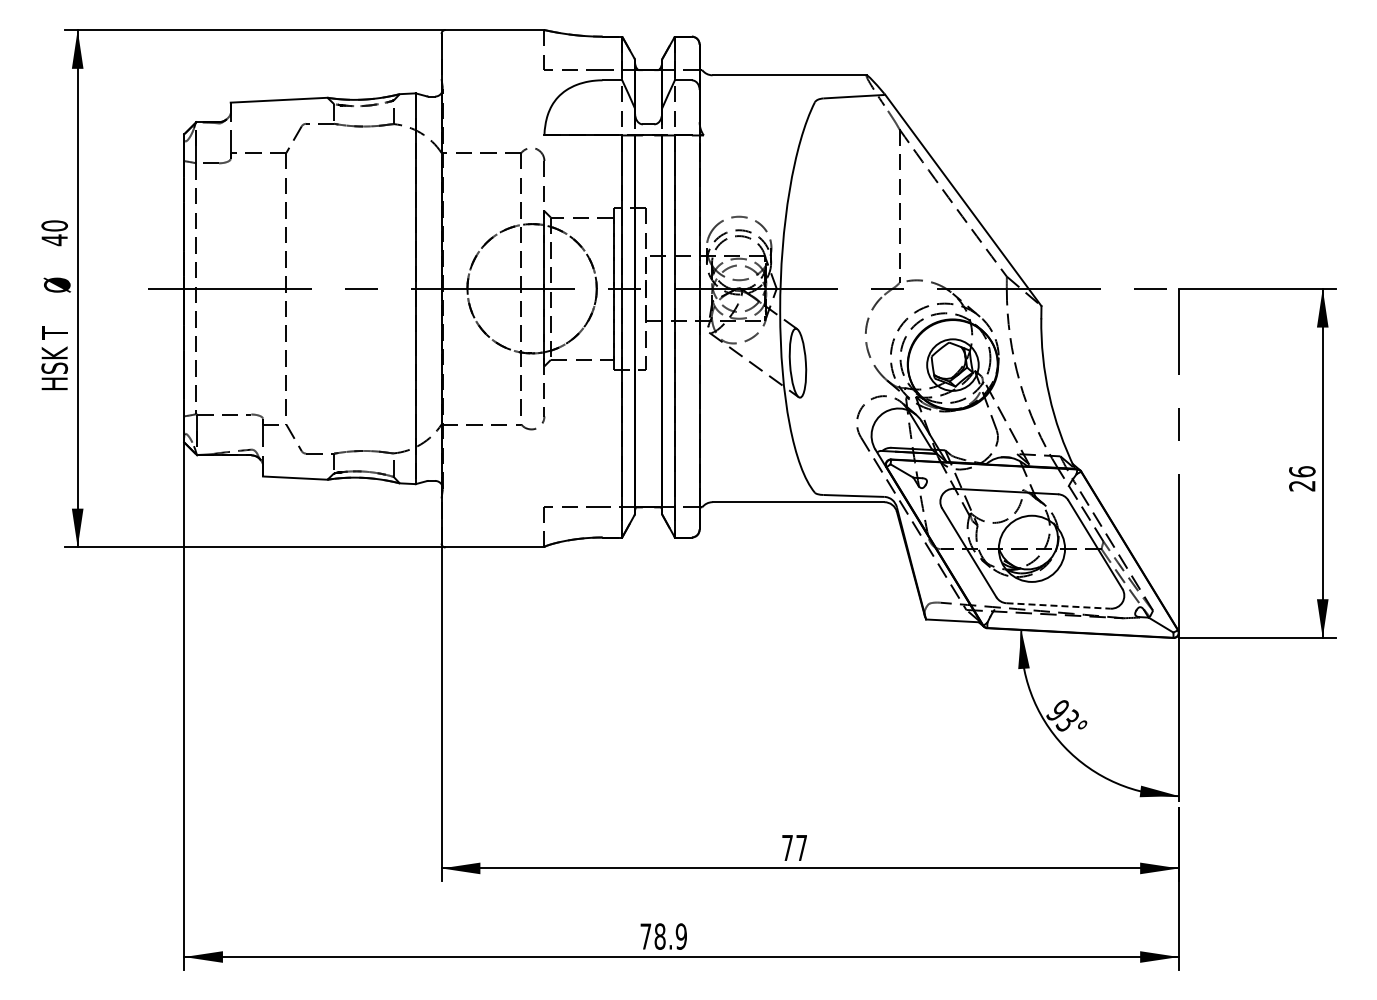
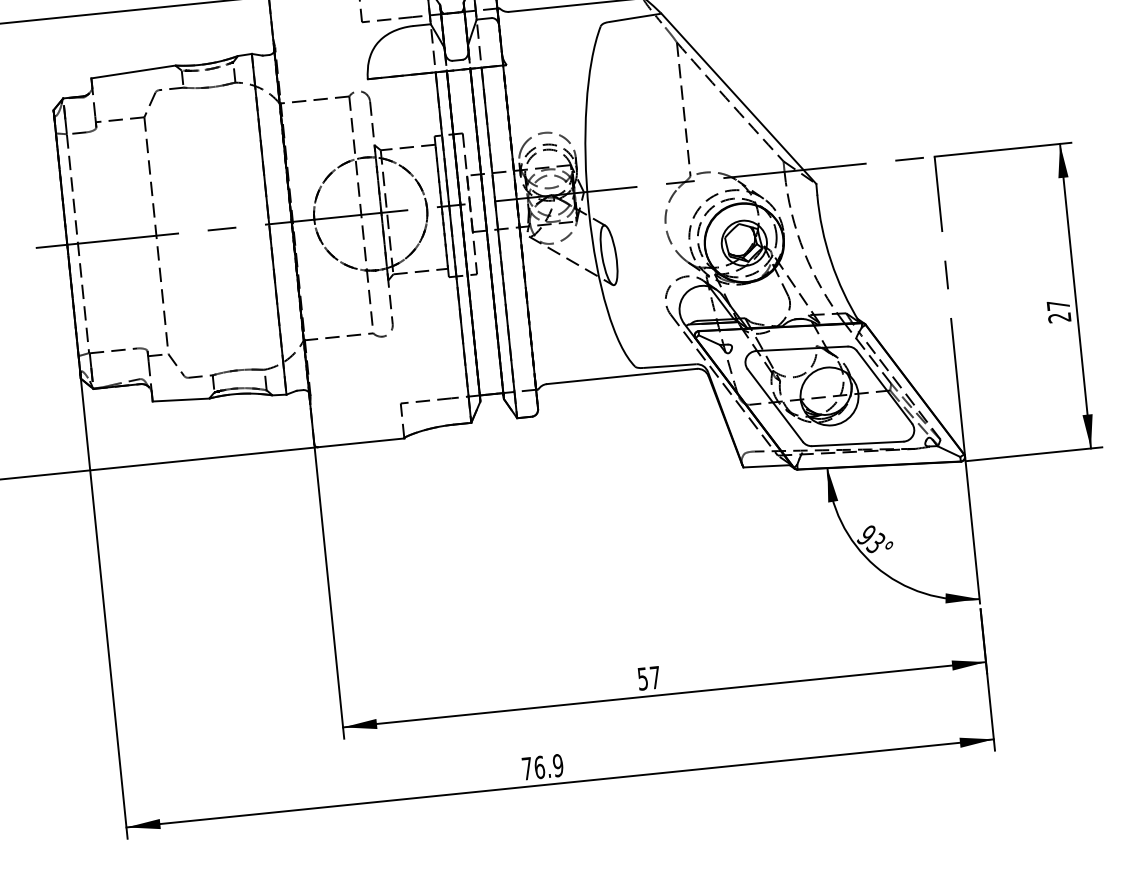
text: (1302, 471) -> (1058, 305), 26 -> 27
line: (1059, 605) -> (858, 443), dashed -> solid
text: (787, 848) -> (642, 679), 77 -> 57
text: (659, 936) -> (539, 767), 78.9 -> 76.9

